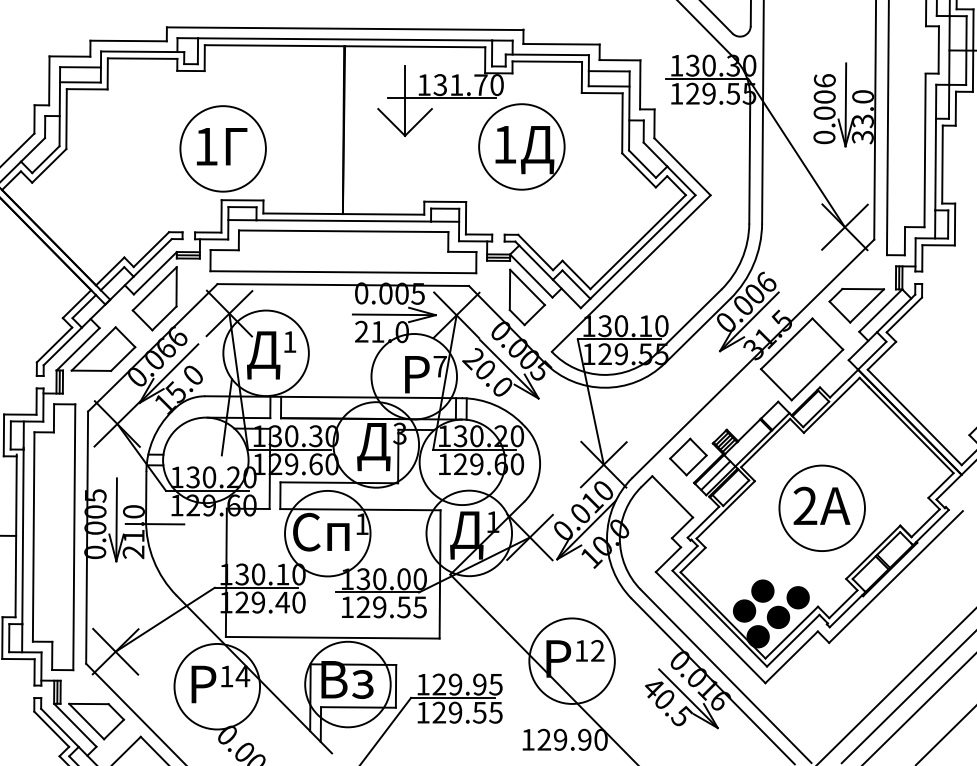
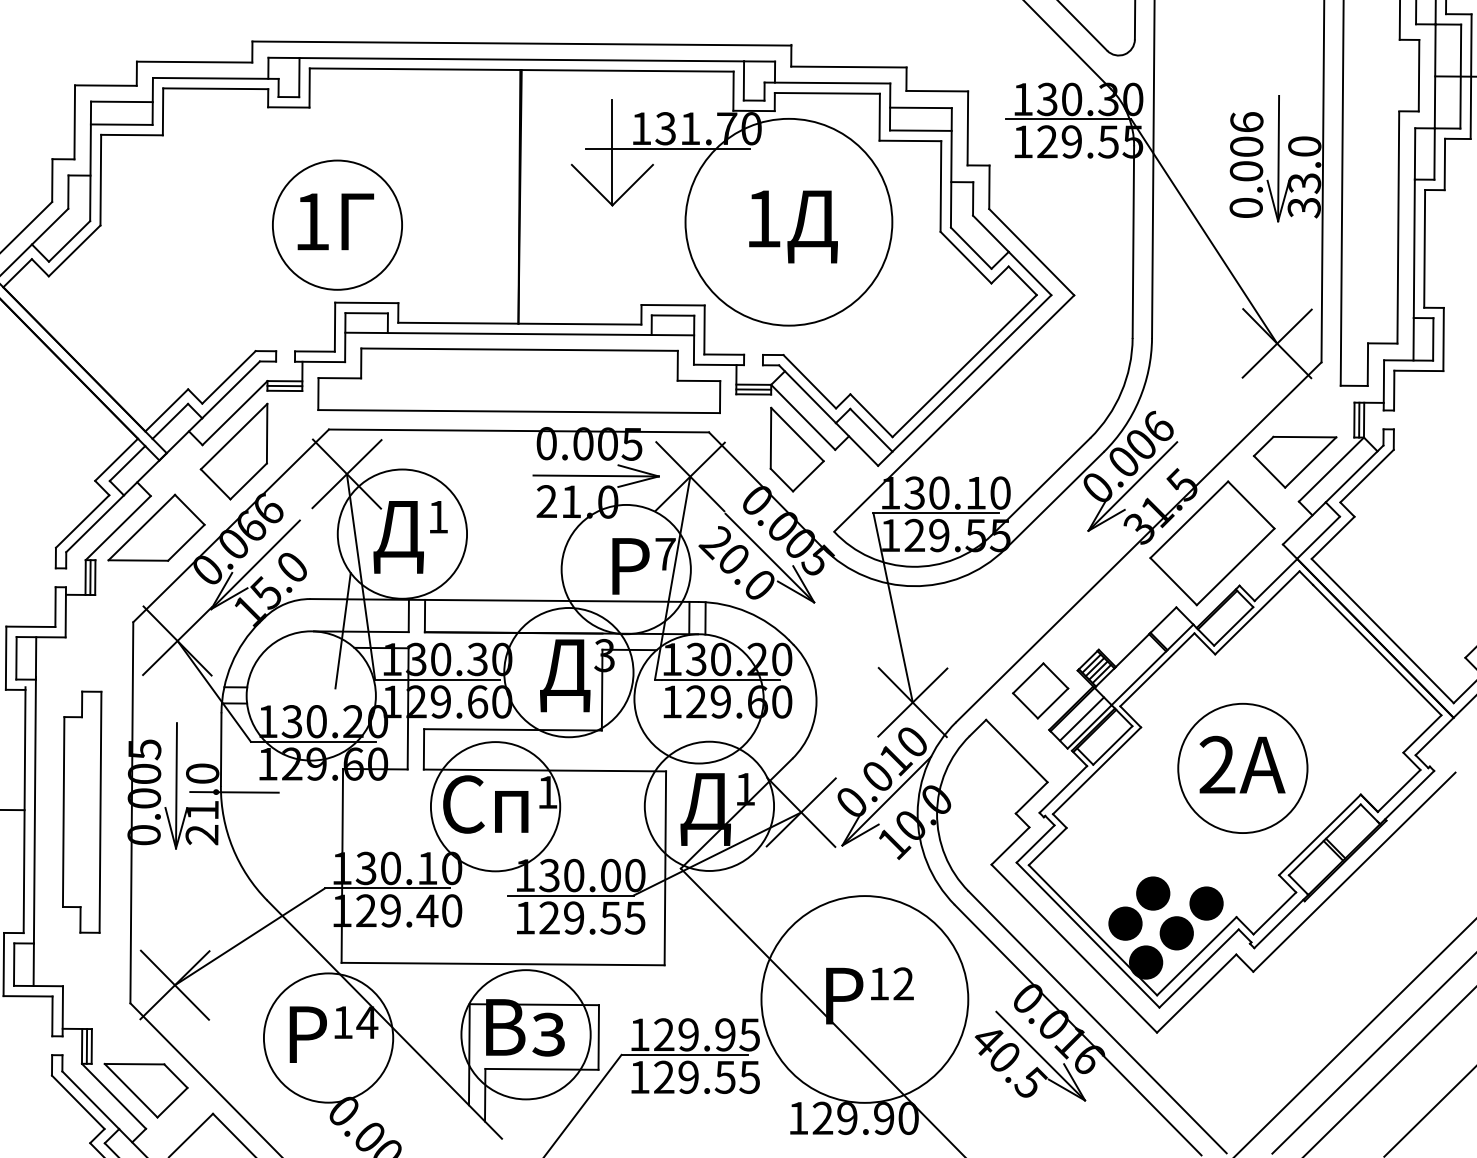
circle: (521, 146) -> (788, 221), size x1.6
part: (54, 537) -> (82, 812), size x0.6
circle: (571, 660) -> (863, 998), size x1.6

